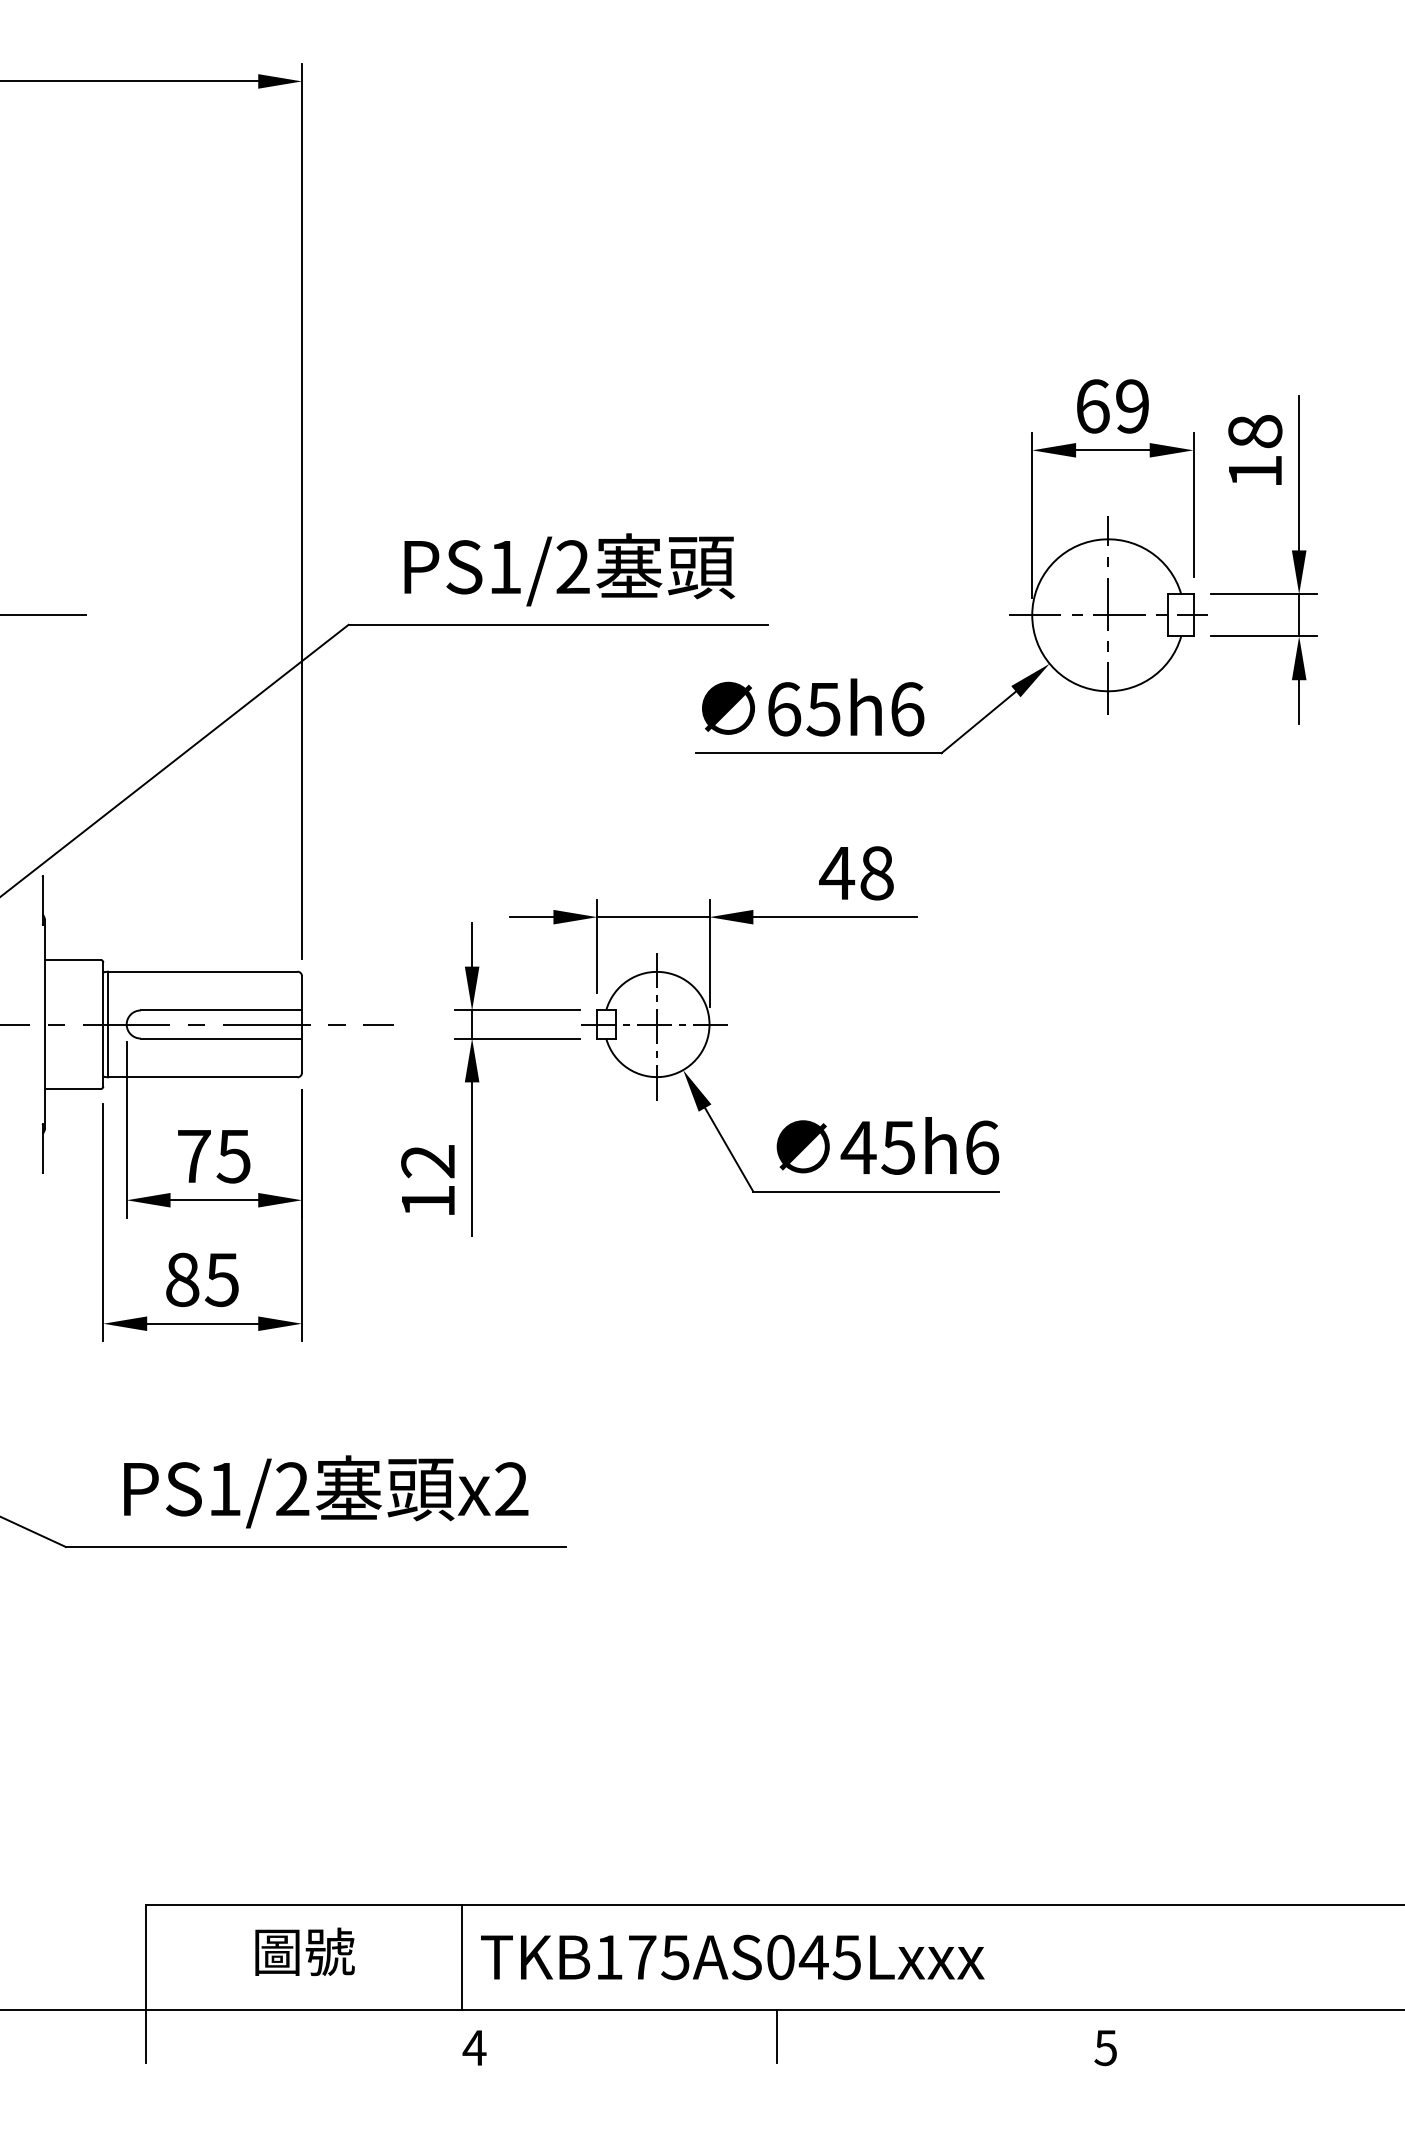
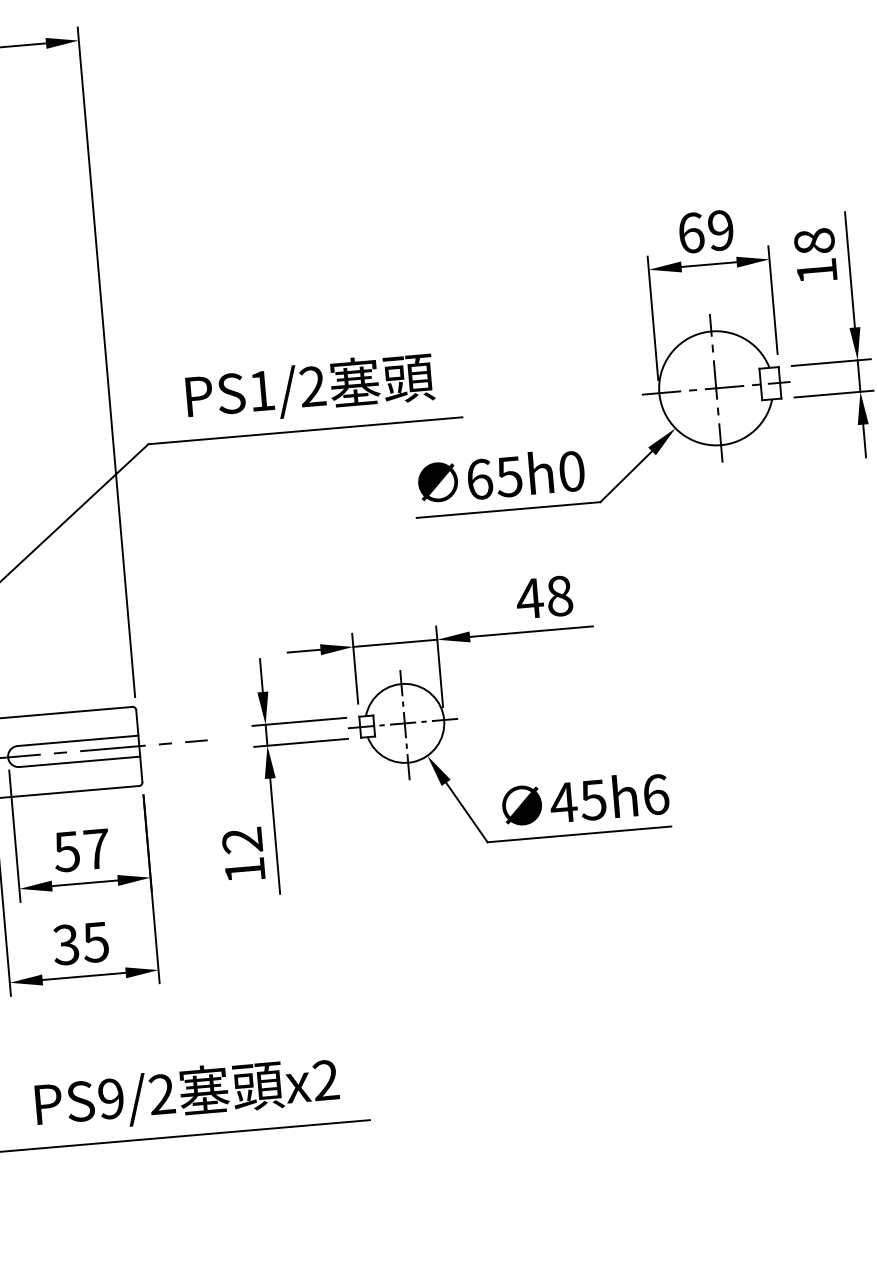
text: (907, 709) -> (572, 471), 65h6 -> 65h0
text: (213, 1156) -> (81, 850), 75 -> 57
text: (182, 1279) -> (66, 944), 85 -> 35
text: (224, 1489) -> (111, 1099), PS1/2 -> PS9/2

